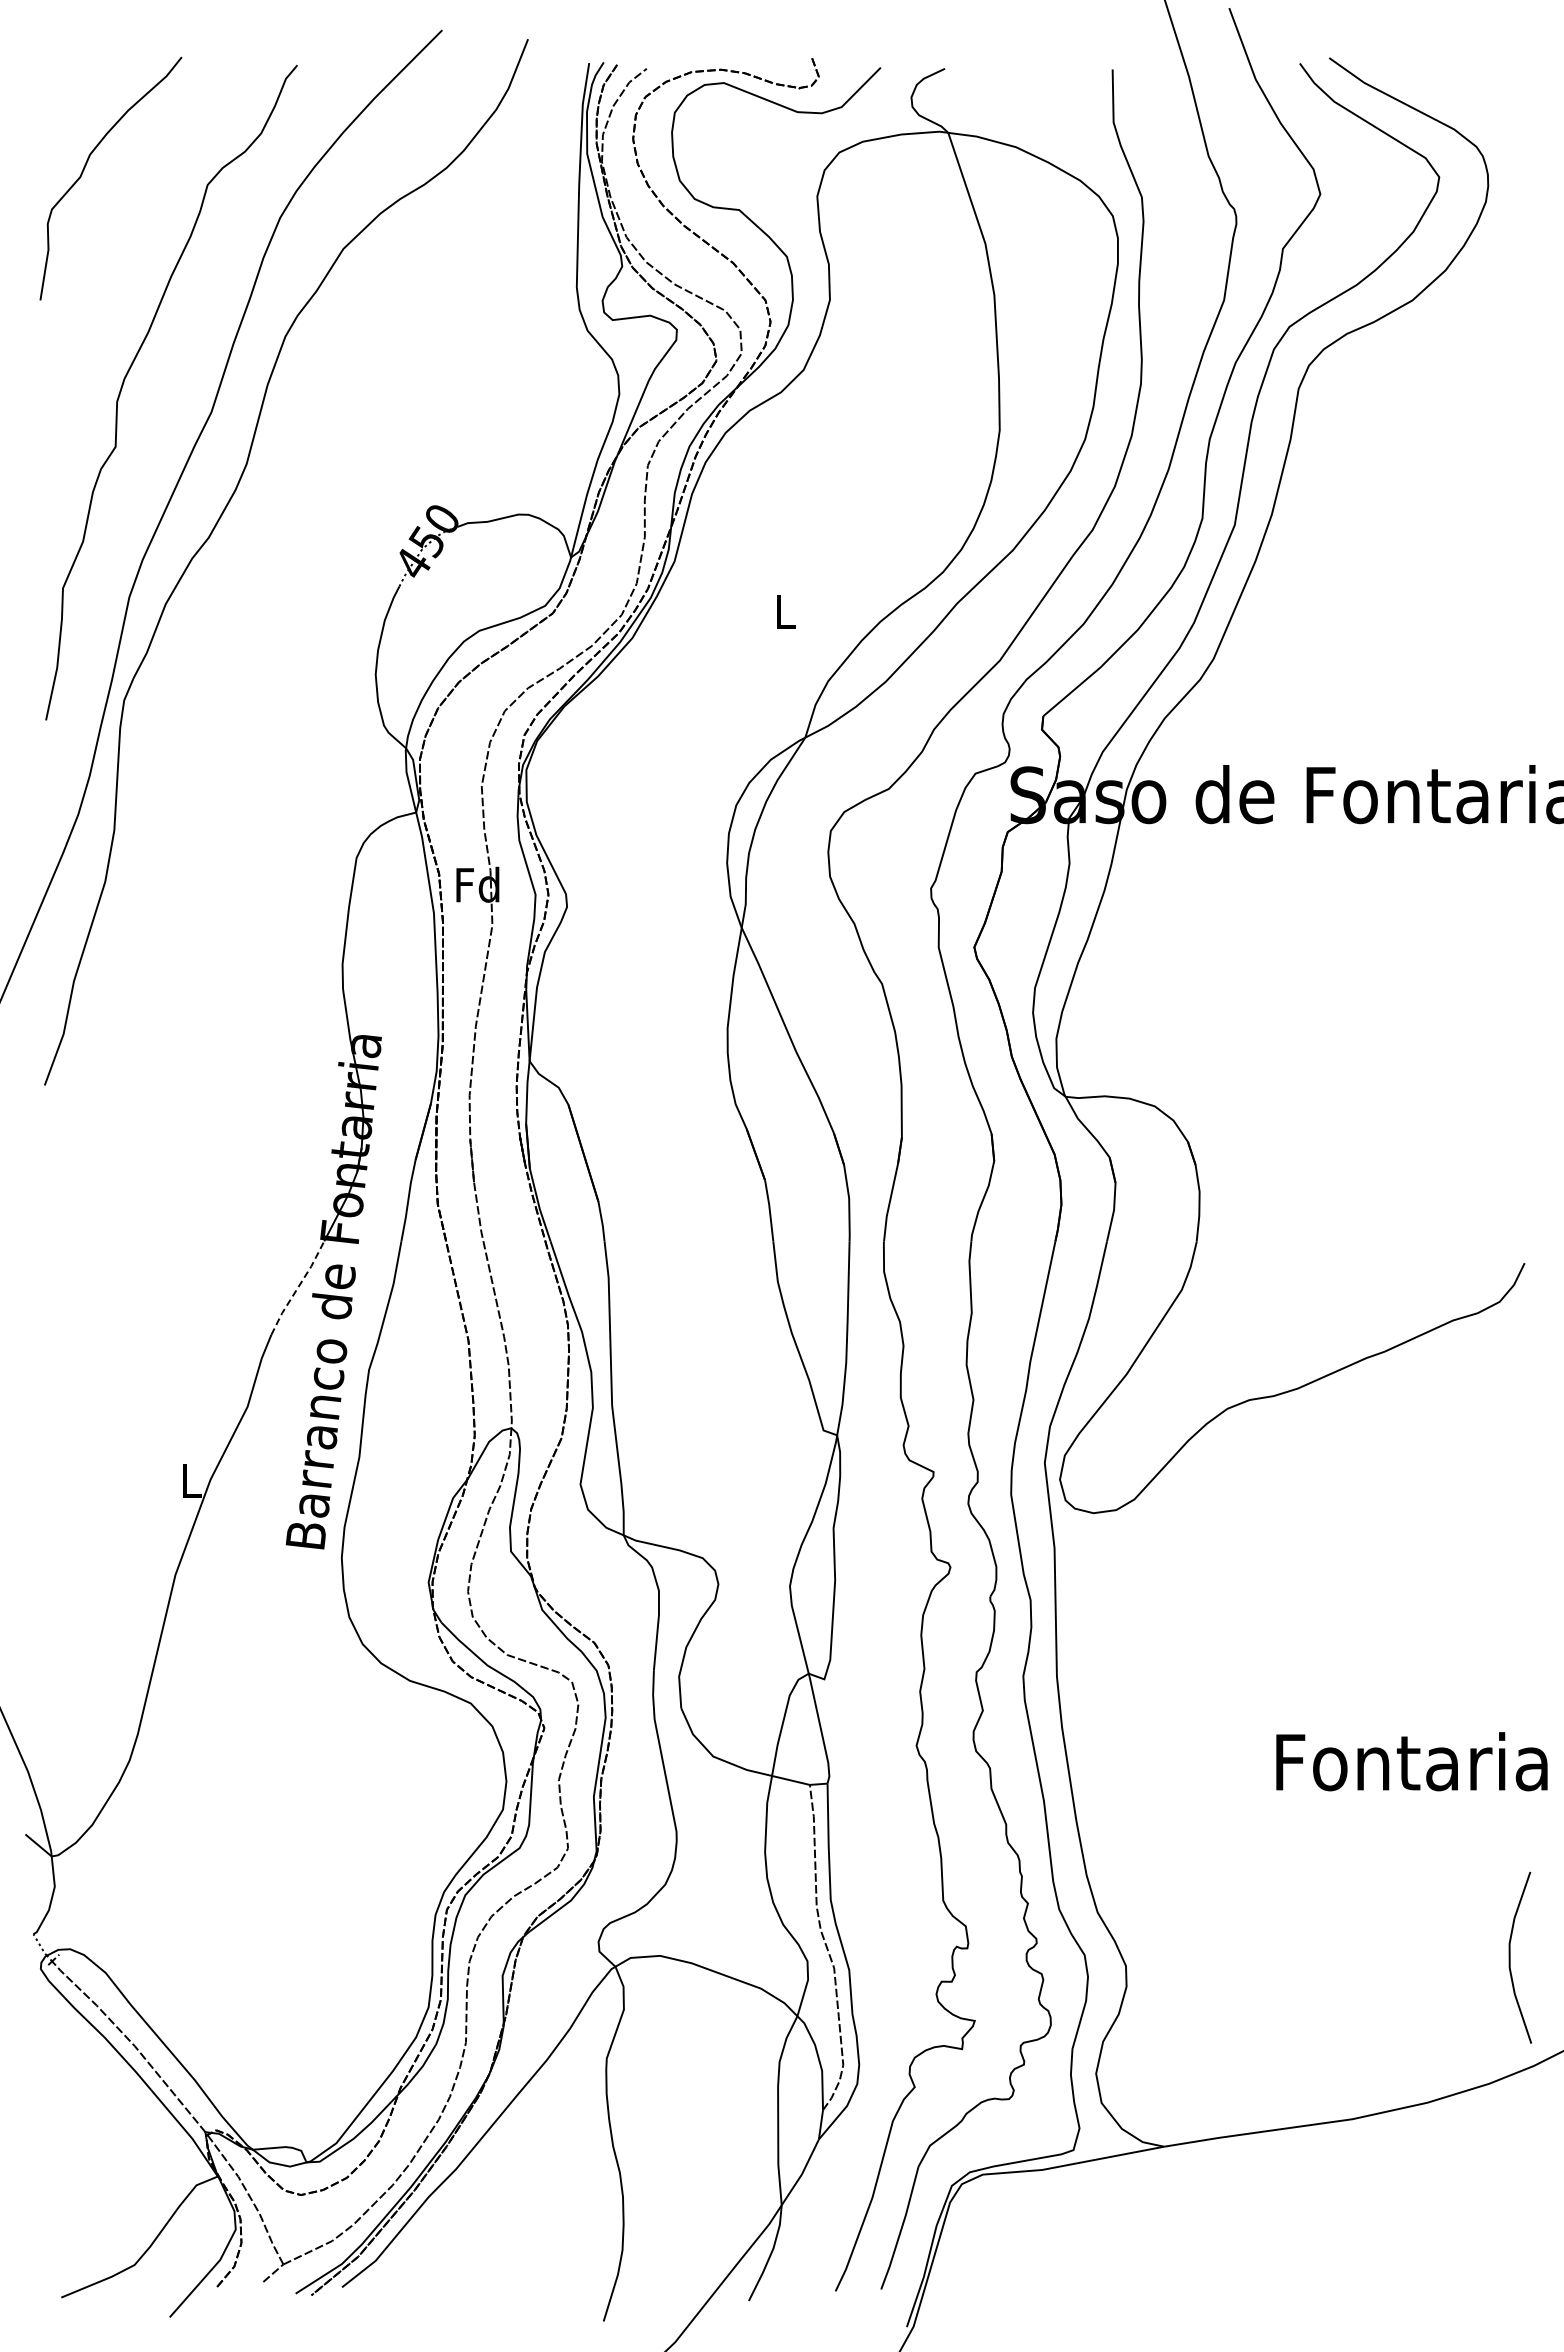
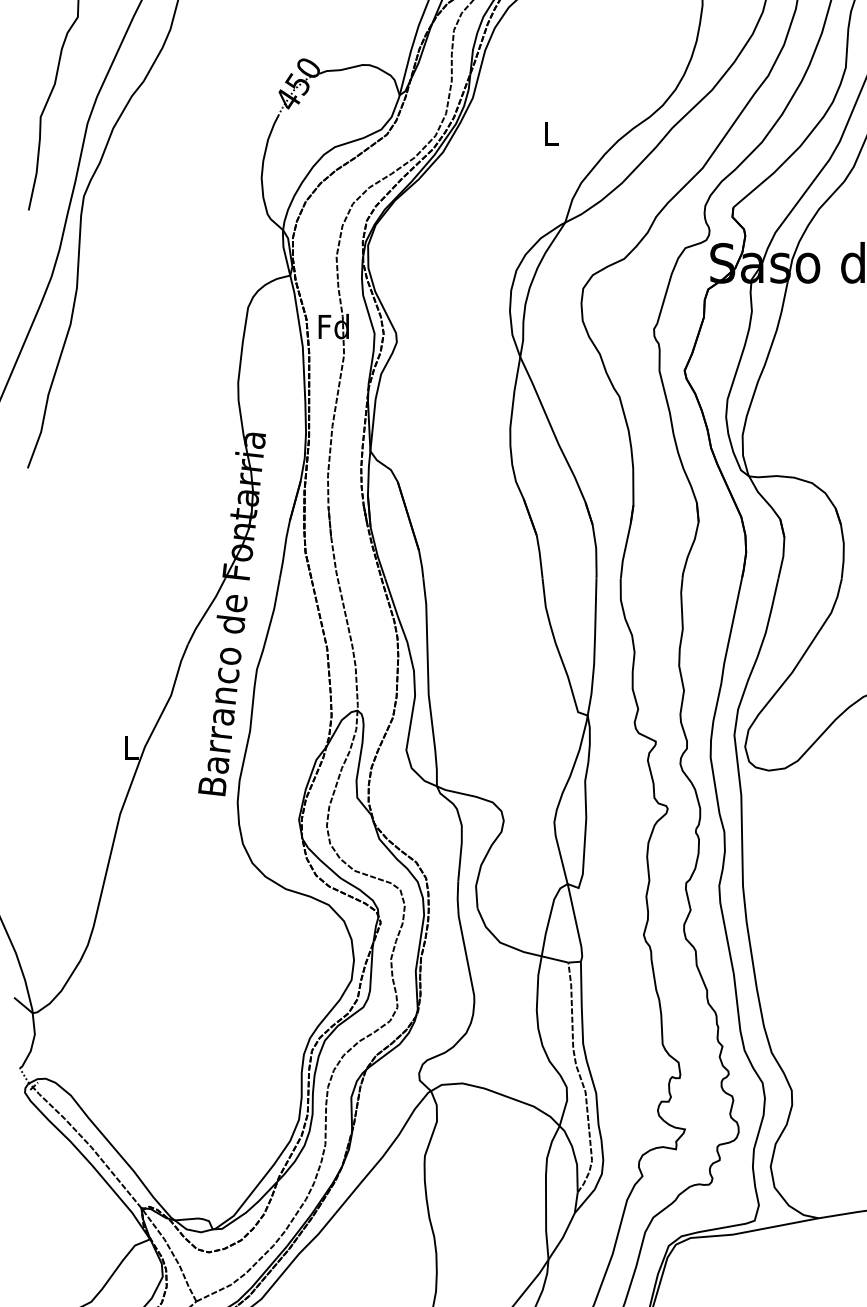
line: (298, 1287) -> (207, 611), dashed -> solid

